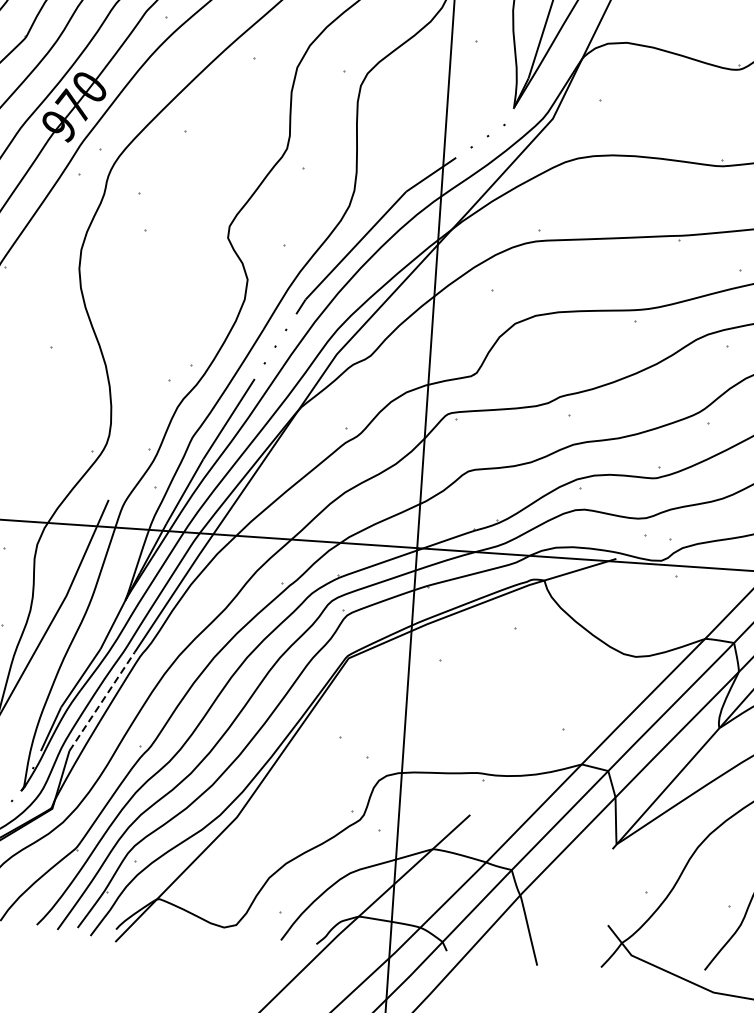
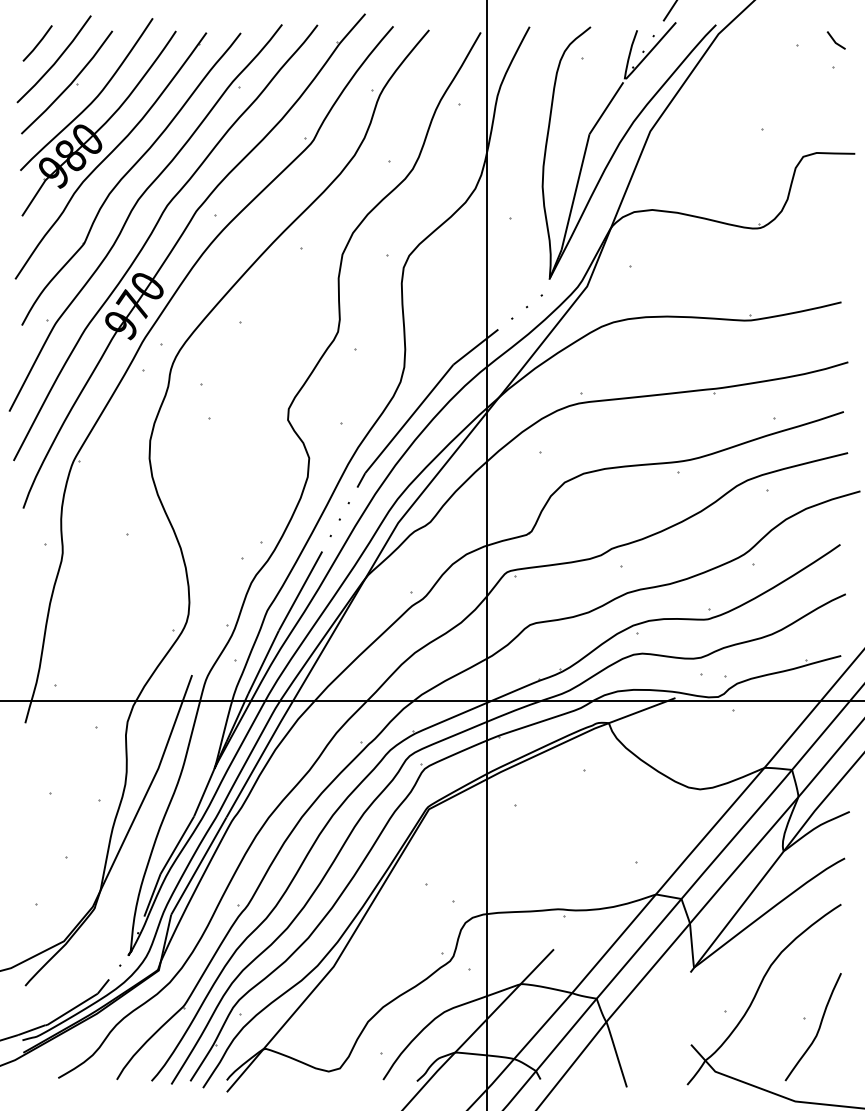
line: (102, 701) -> (199, 865), dashed -> solid

